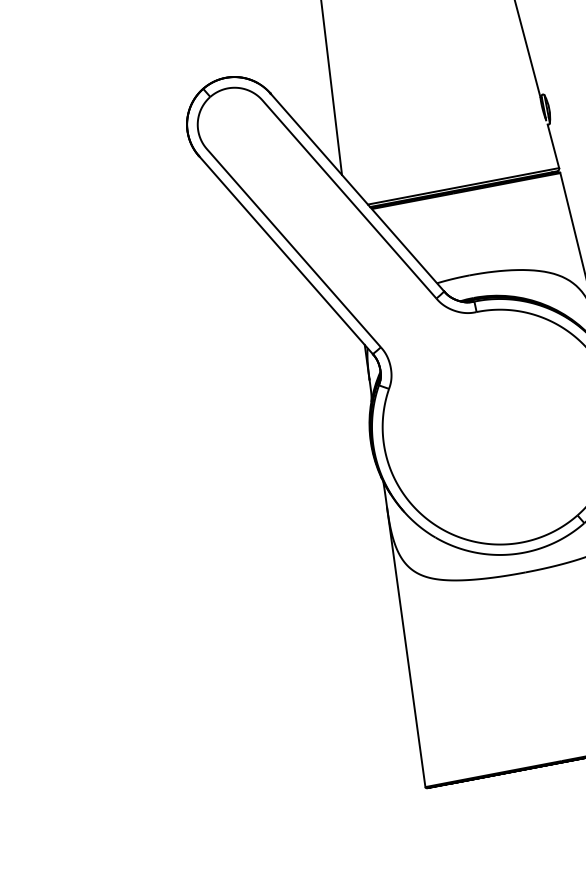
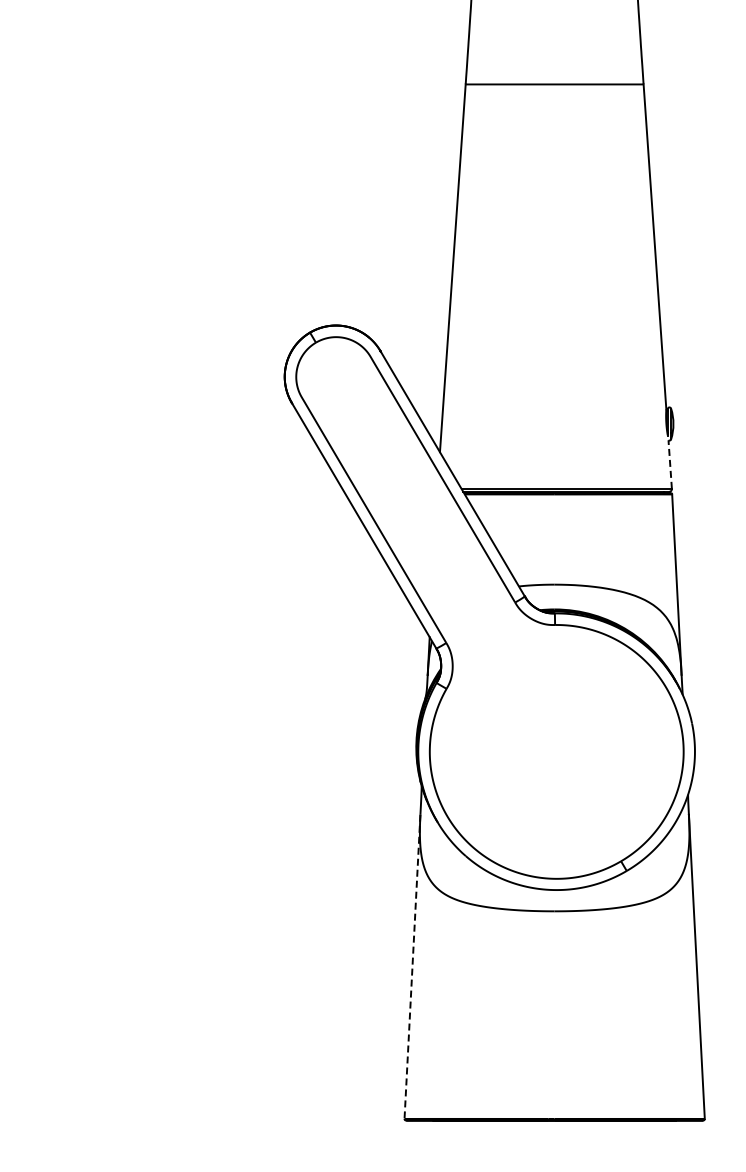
line: (553, 146) -> (670, 464), solid -> dashed
line: (406, 648) -> (412, 967), solid -> dashed

